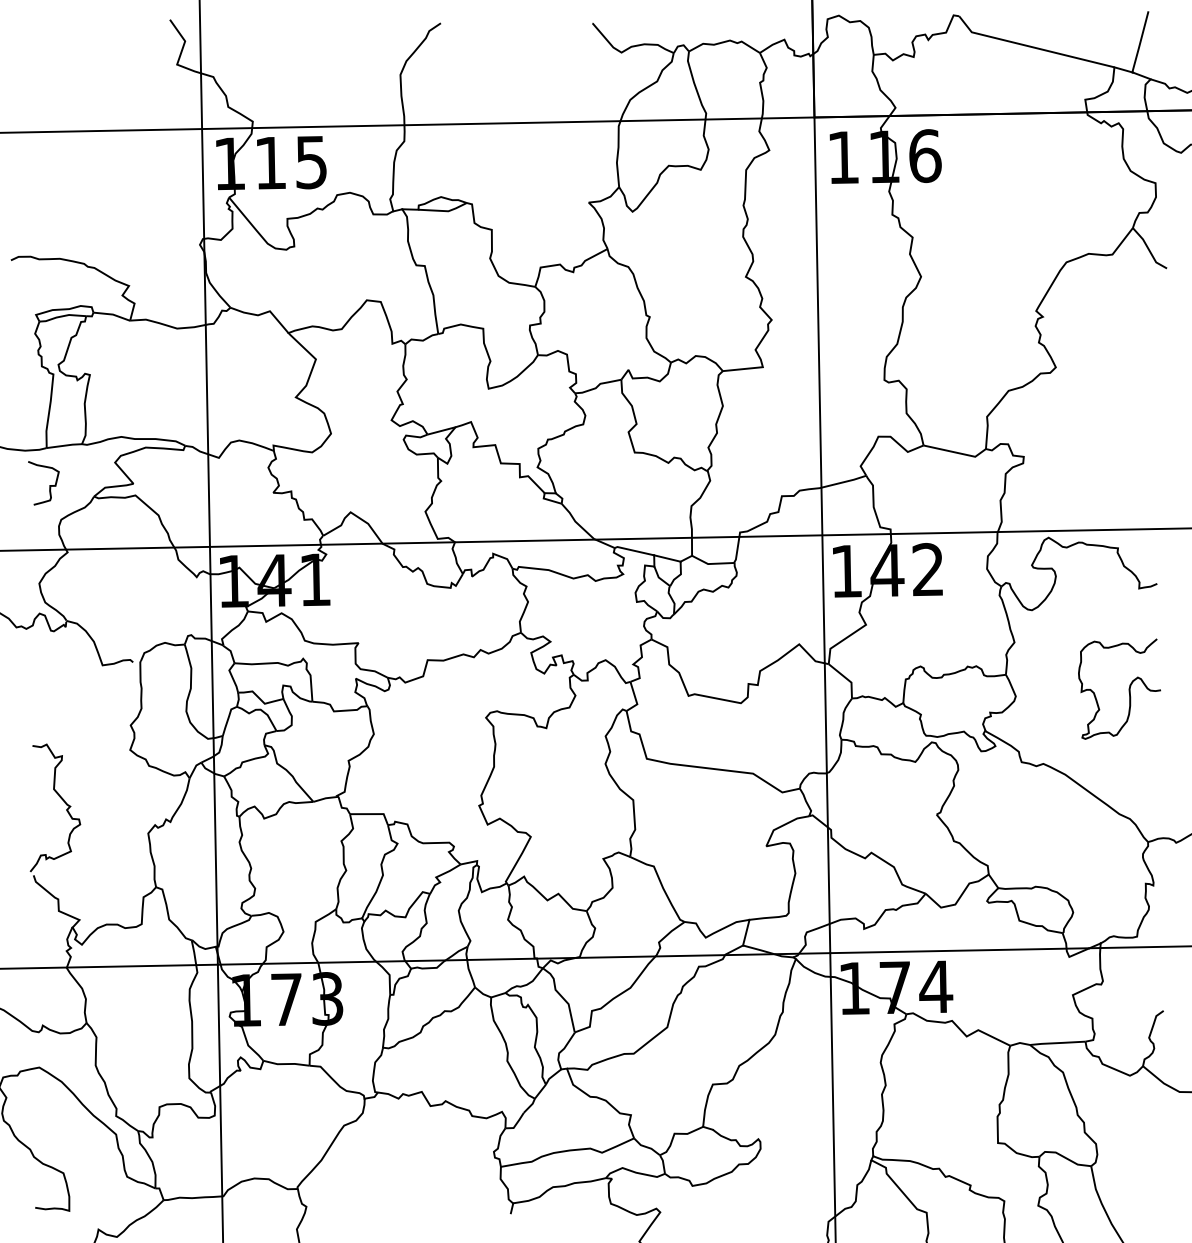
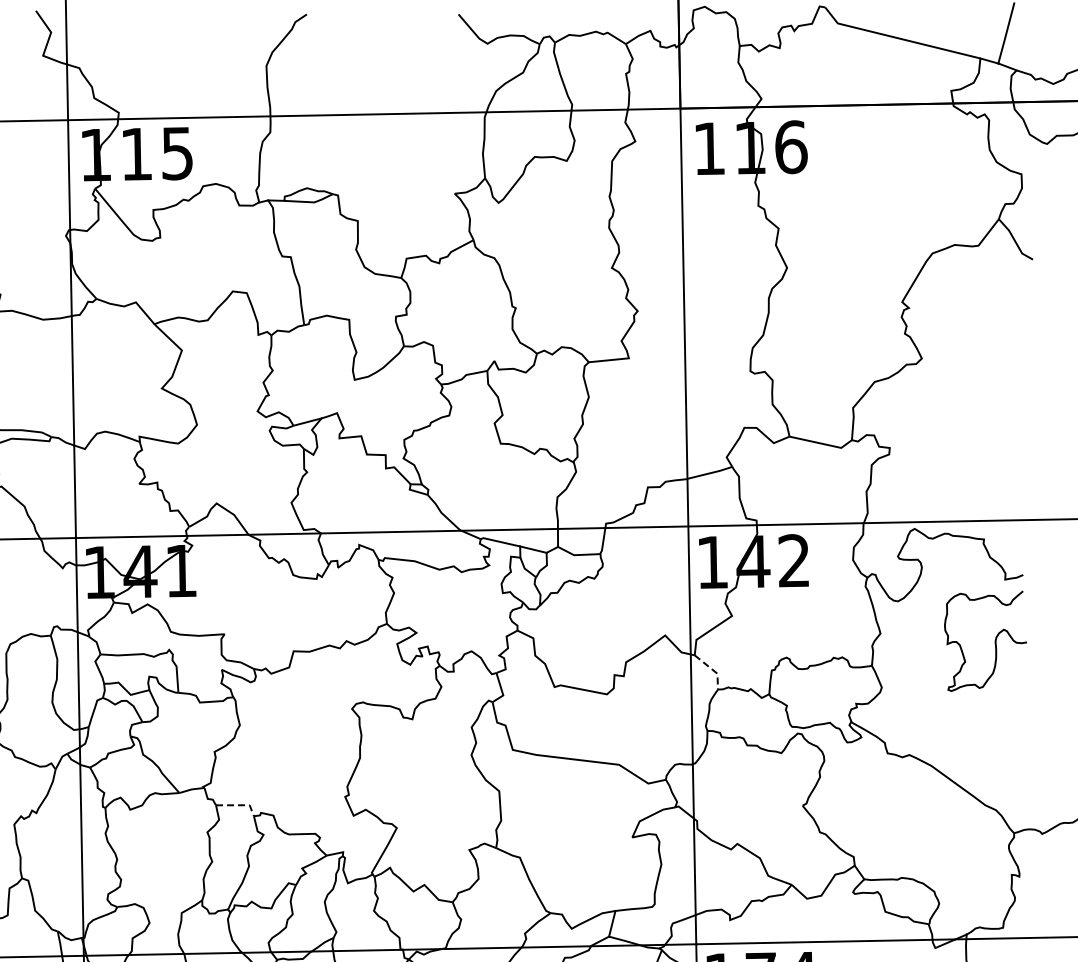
line: (846, 678) -> (712, 669), solid -> dashed
curve: (1128, 688) -> (994, 640), moved
line: (373, 814) -> (239, 805), solid -> dashed

